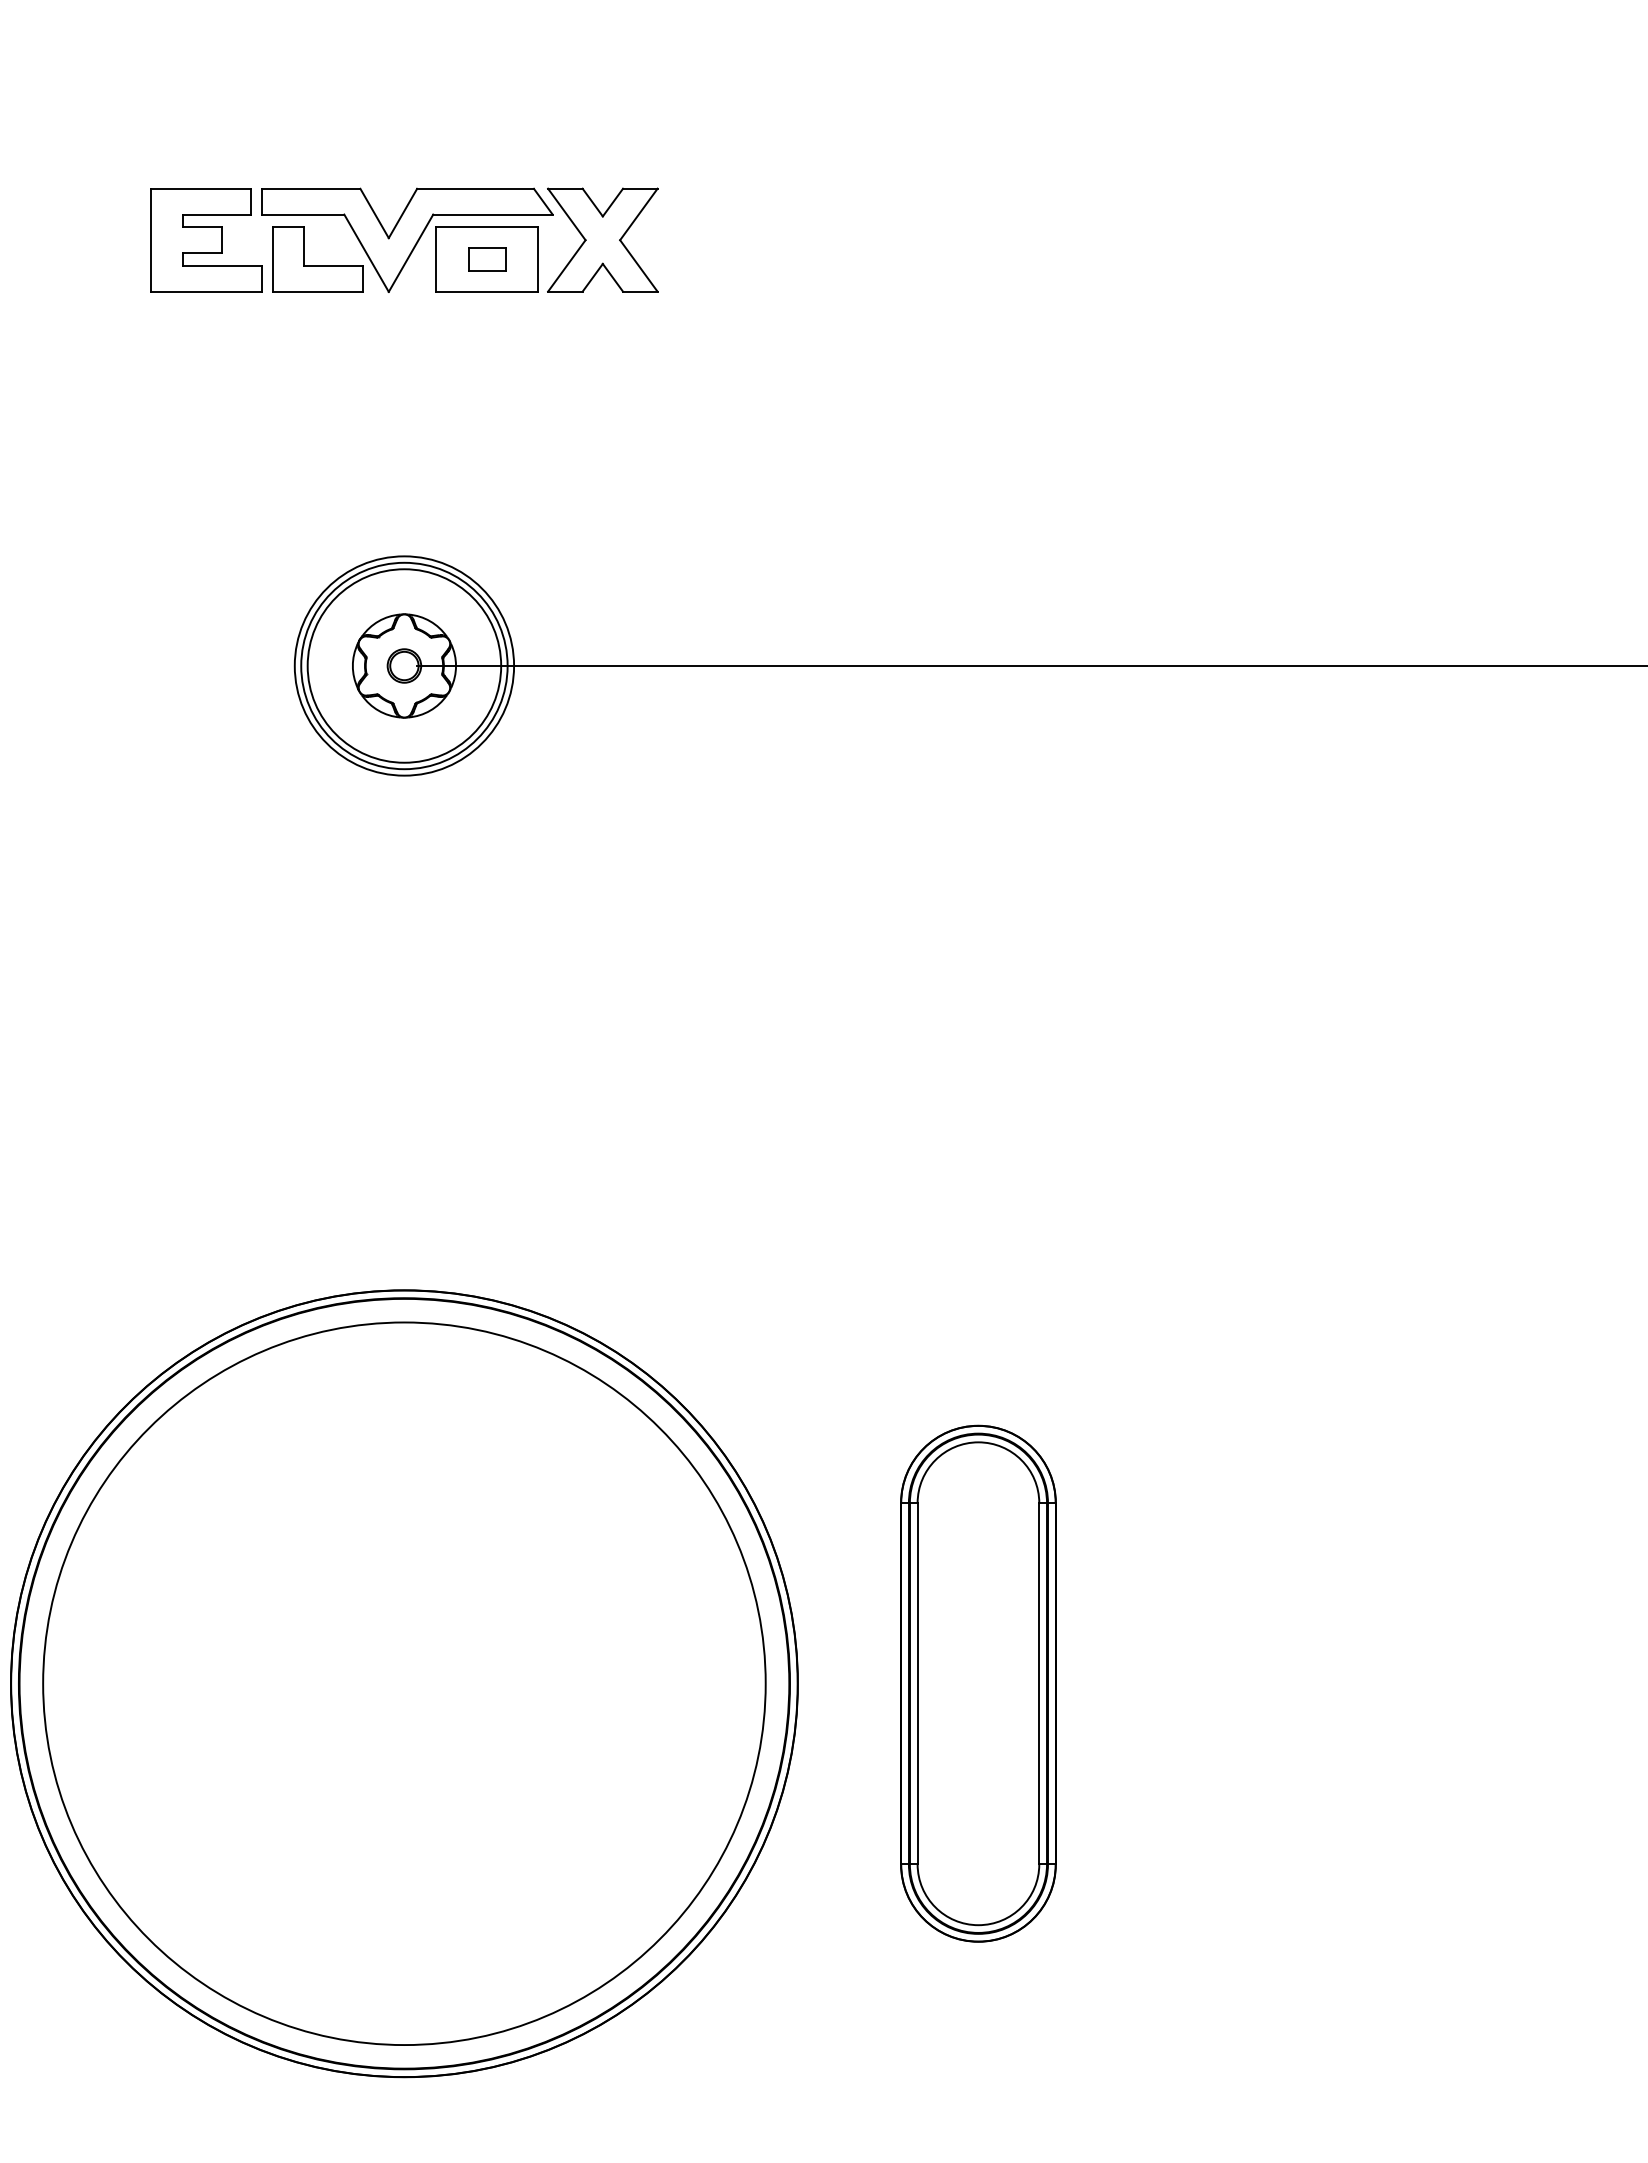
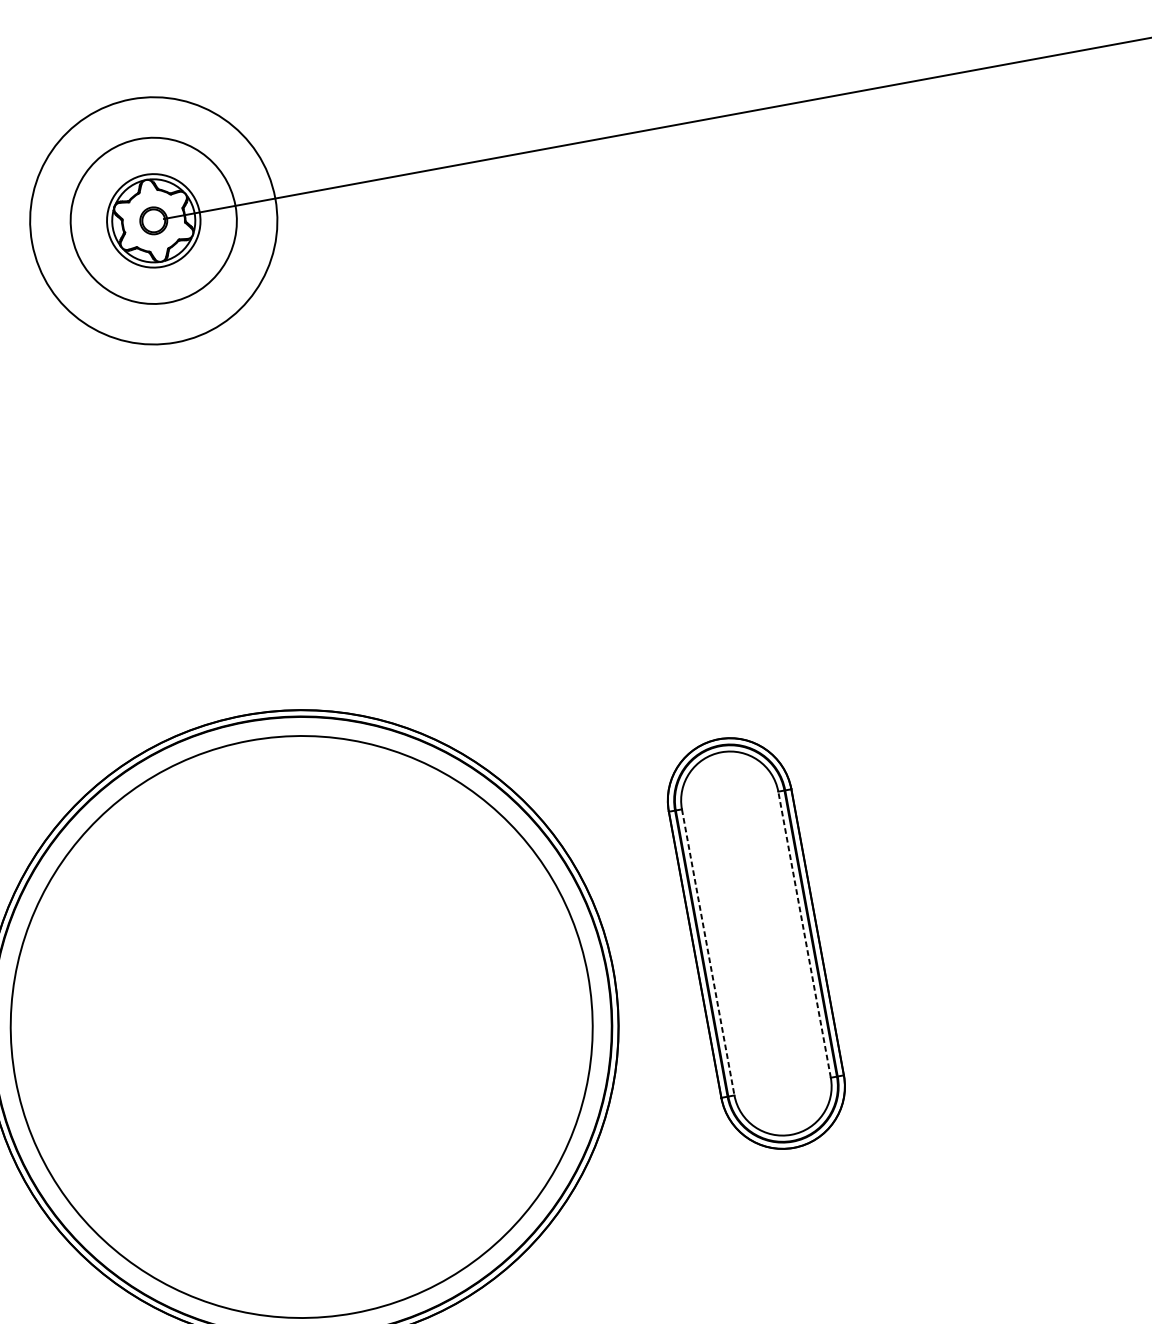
circle: (404, 665) -> (153, 220), size x0.6
circle: (404, 665) -> (153, 220), size x1.4
line: (917, 1683) -> (708, 952), solid -> dashed
line: (1039, 1683) -> (804, 934), solid -> dashed

